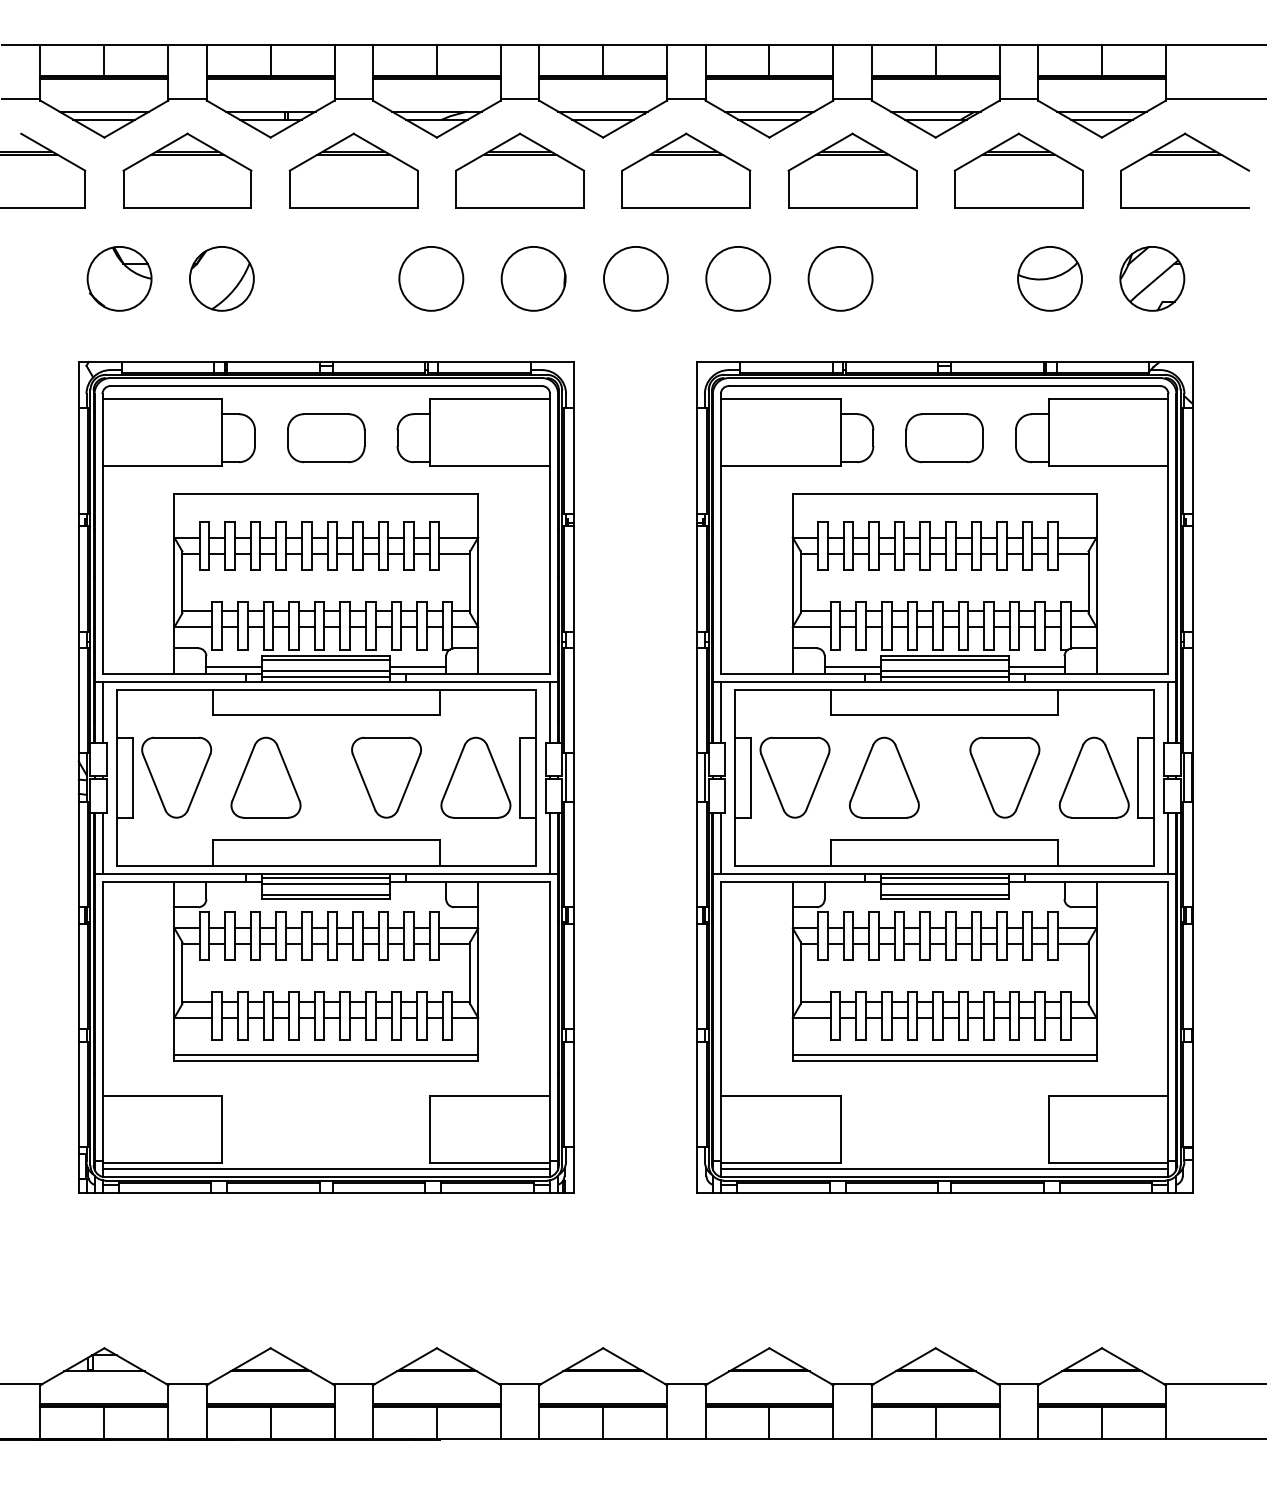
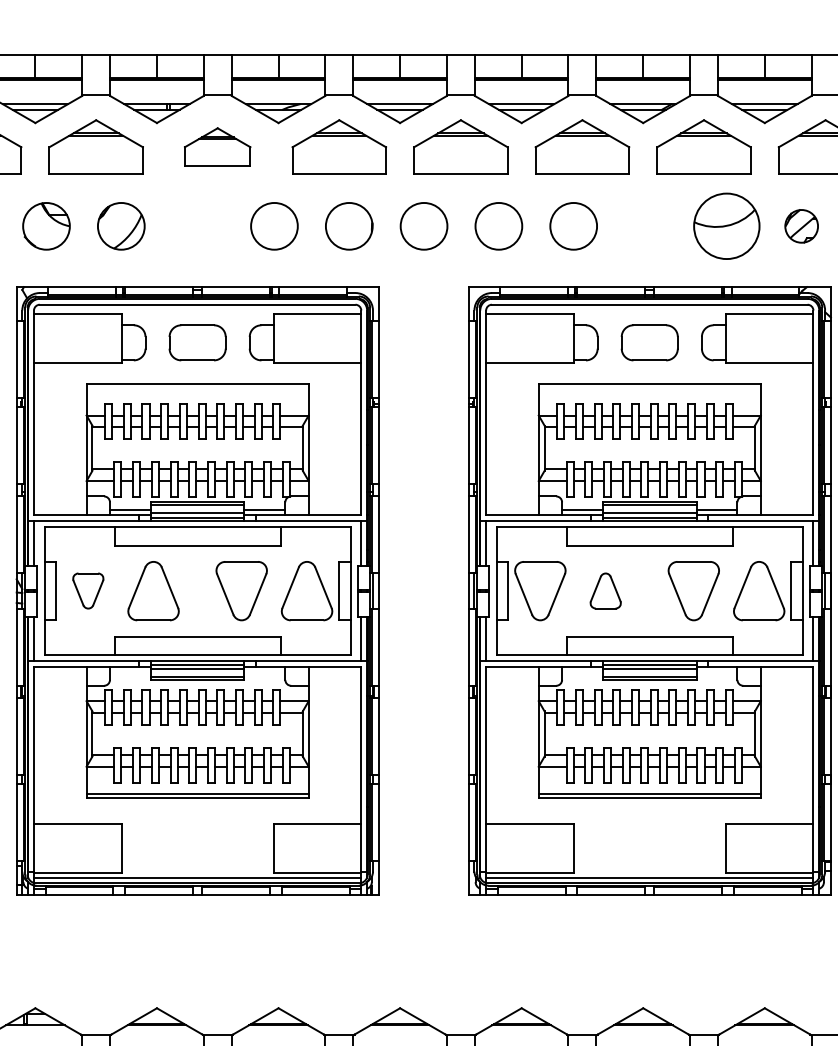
part: (353, 170) -> (217, 147), size x0.7
part: (1049, 278) -> (726, 226), size x1.4
part: (1152, 278) -> (801, 226), size x0.7
part: (176, 777) -> (88, 590), size x0.6
part: (884, 777) -> (605, 590), size x0.6

